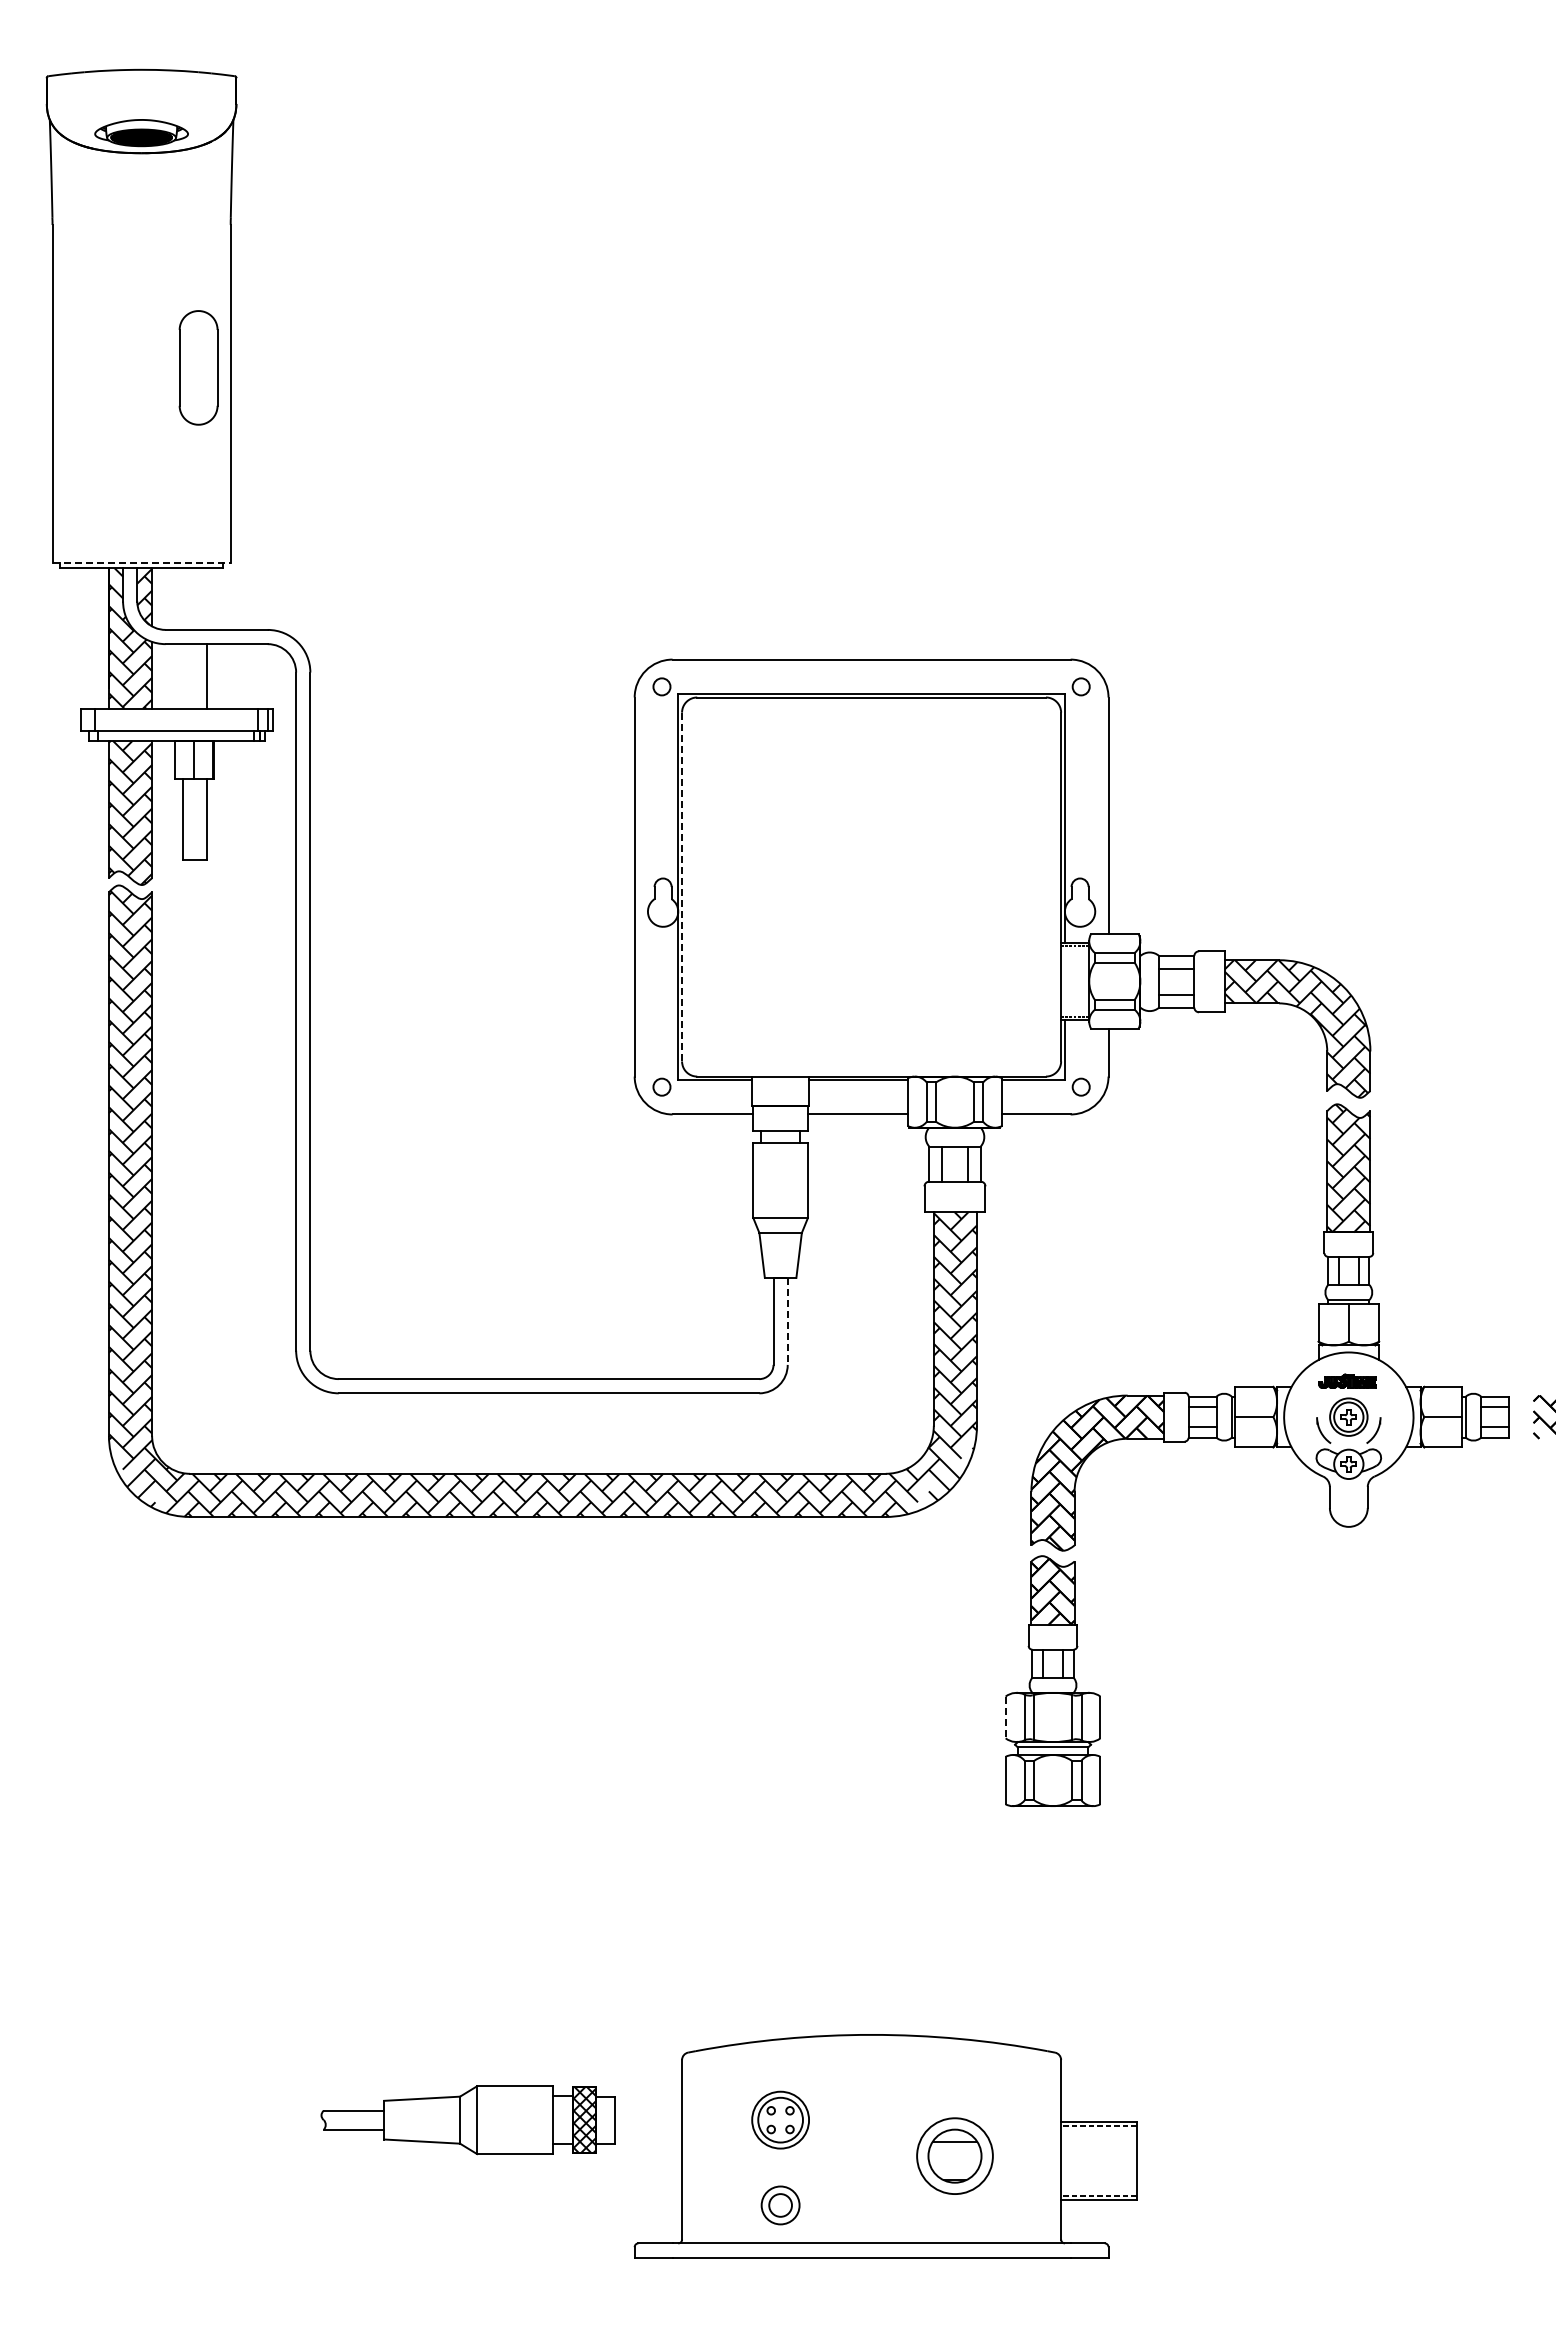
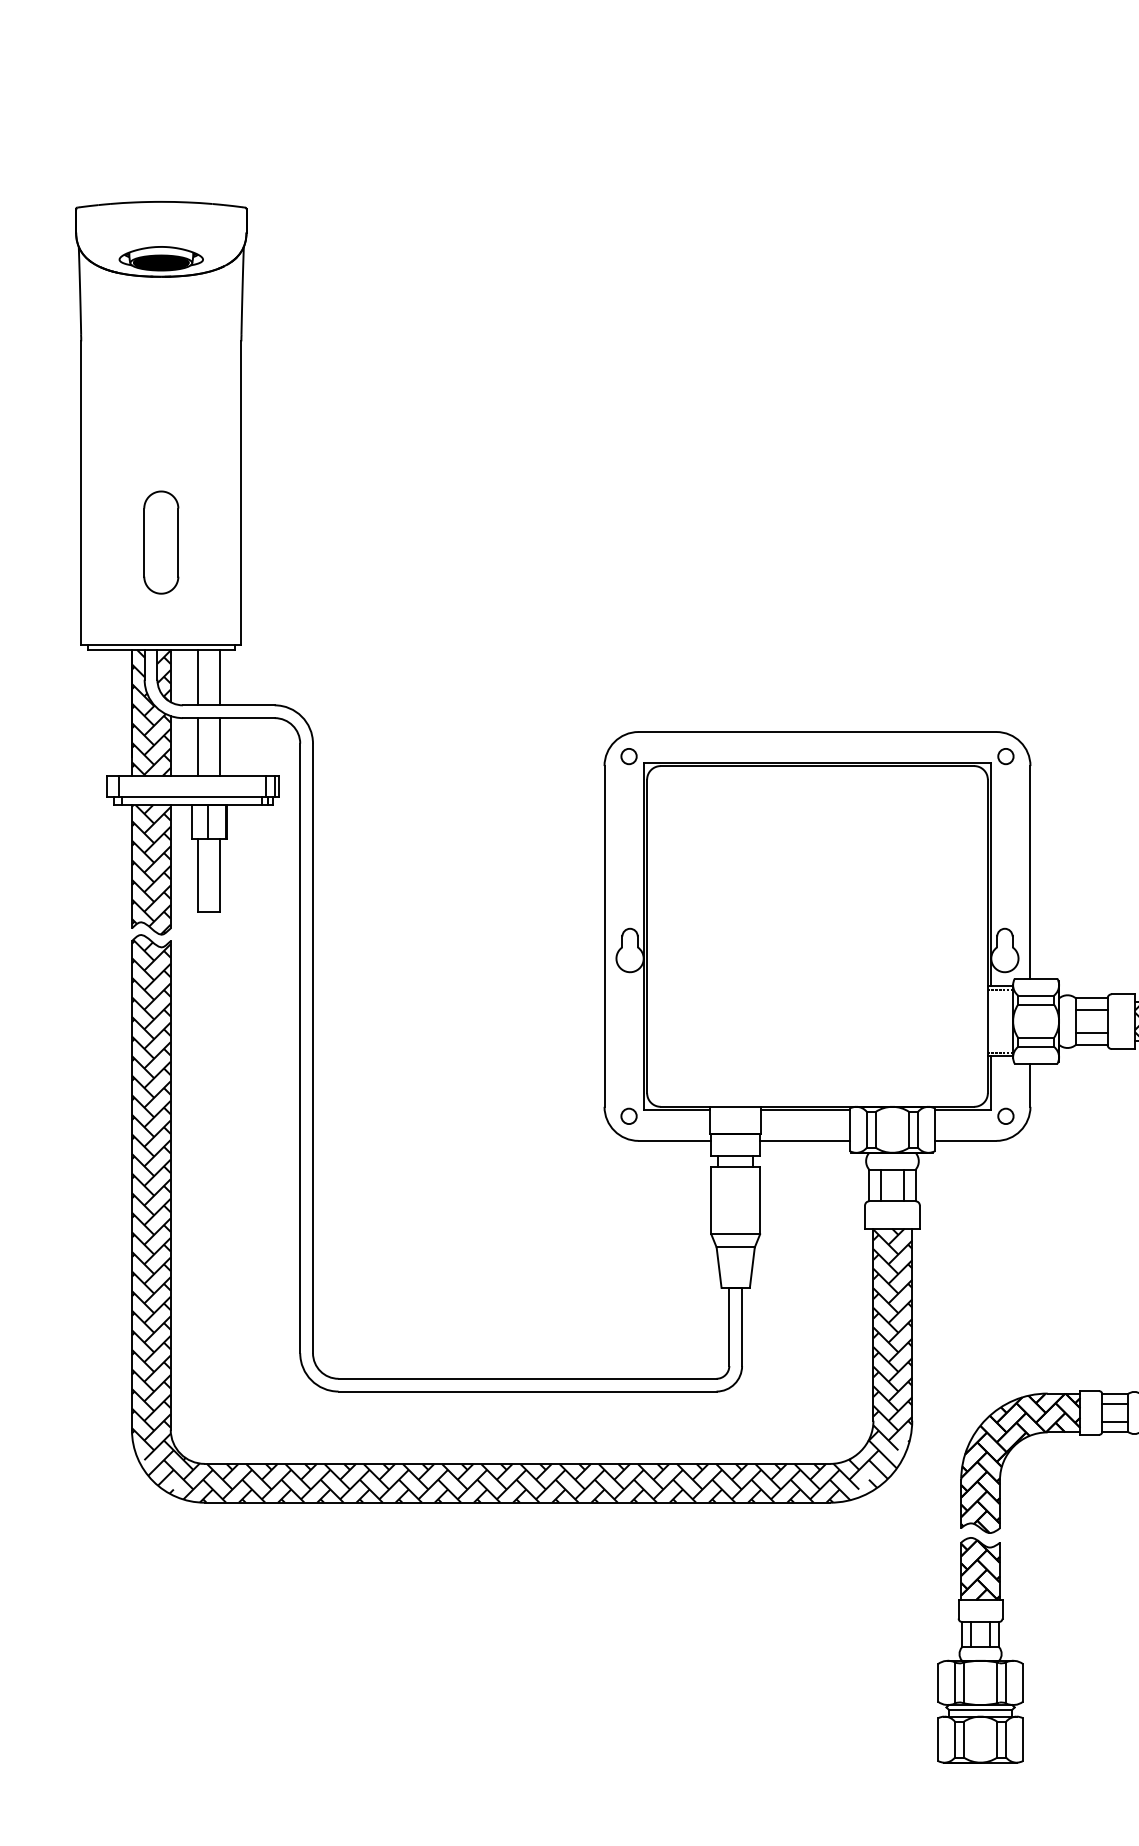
part: (198, 367) -> (161, 542), moved
line: (142, 562) -> (162, 644), dashed -> solid
line: (182, 598) -> (198, 677), added
line: (206, 598) -> (219, 677), added
line: (182, 676) -> (198, 747), added
line: (682, 886) -> (647, 935), dashed -> solid
line: (787, 1321) -> (741, 1326), dashed -> solid
line: (1005, 1717) -> (937, 1682), dashed -> solid

